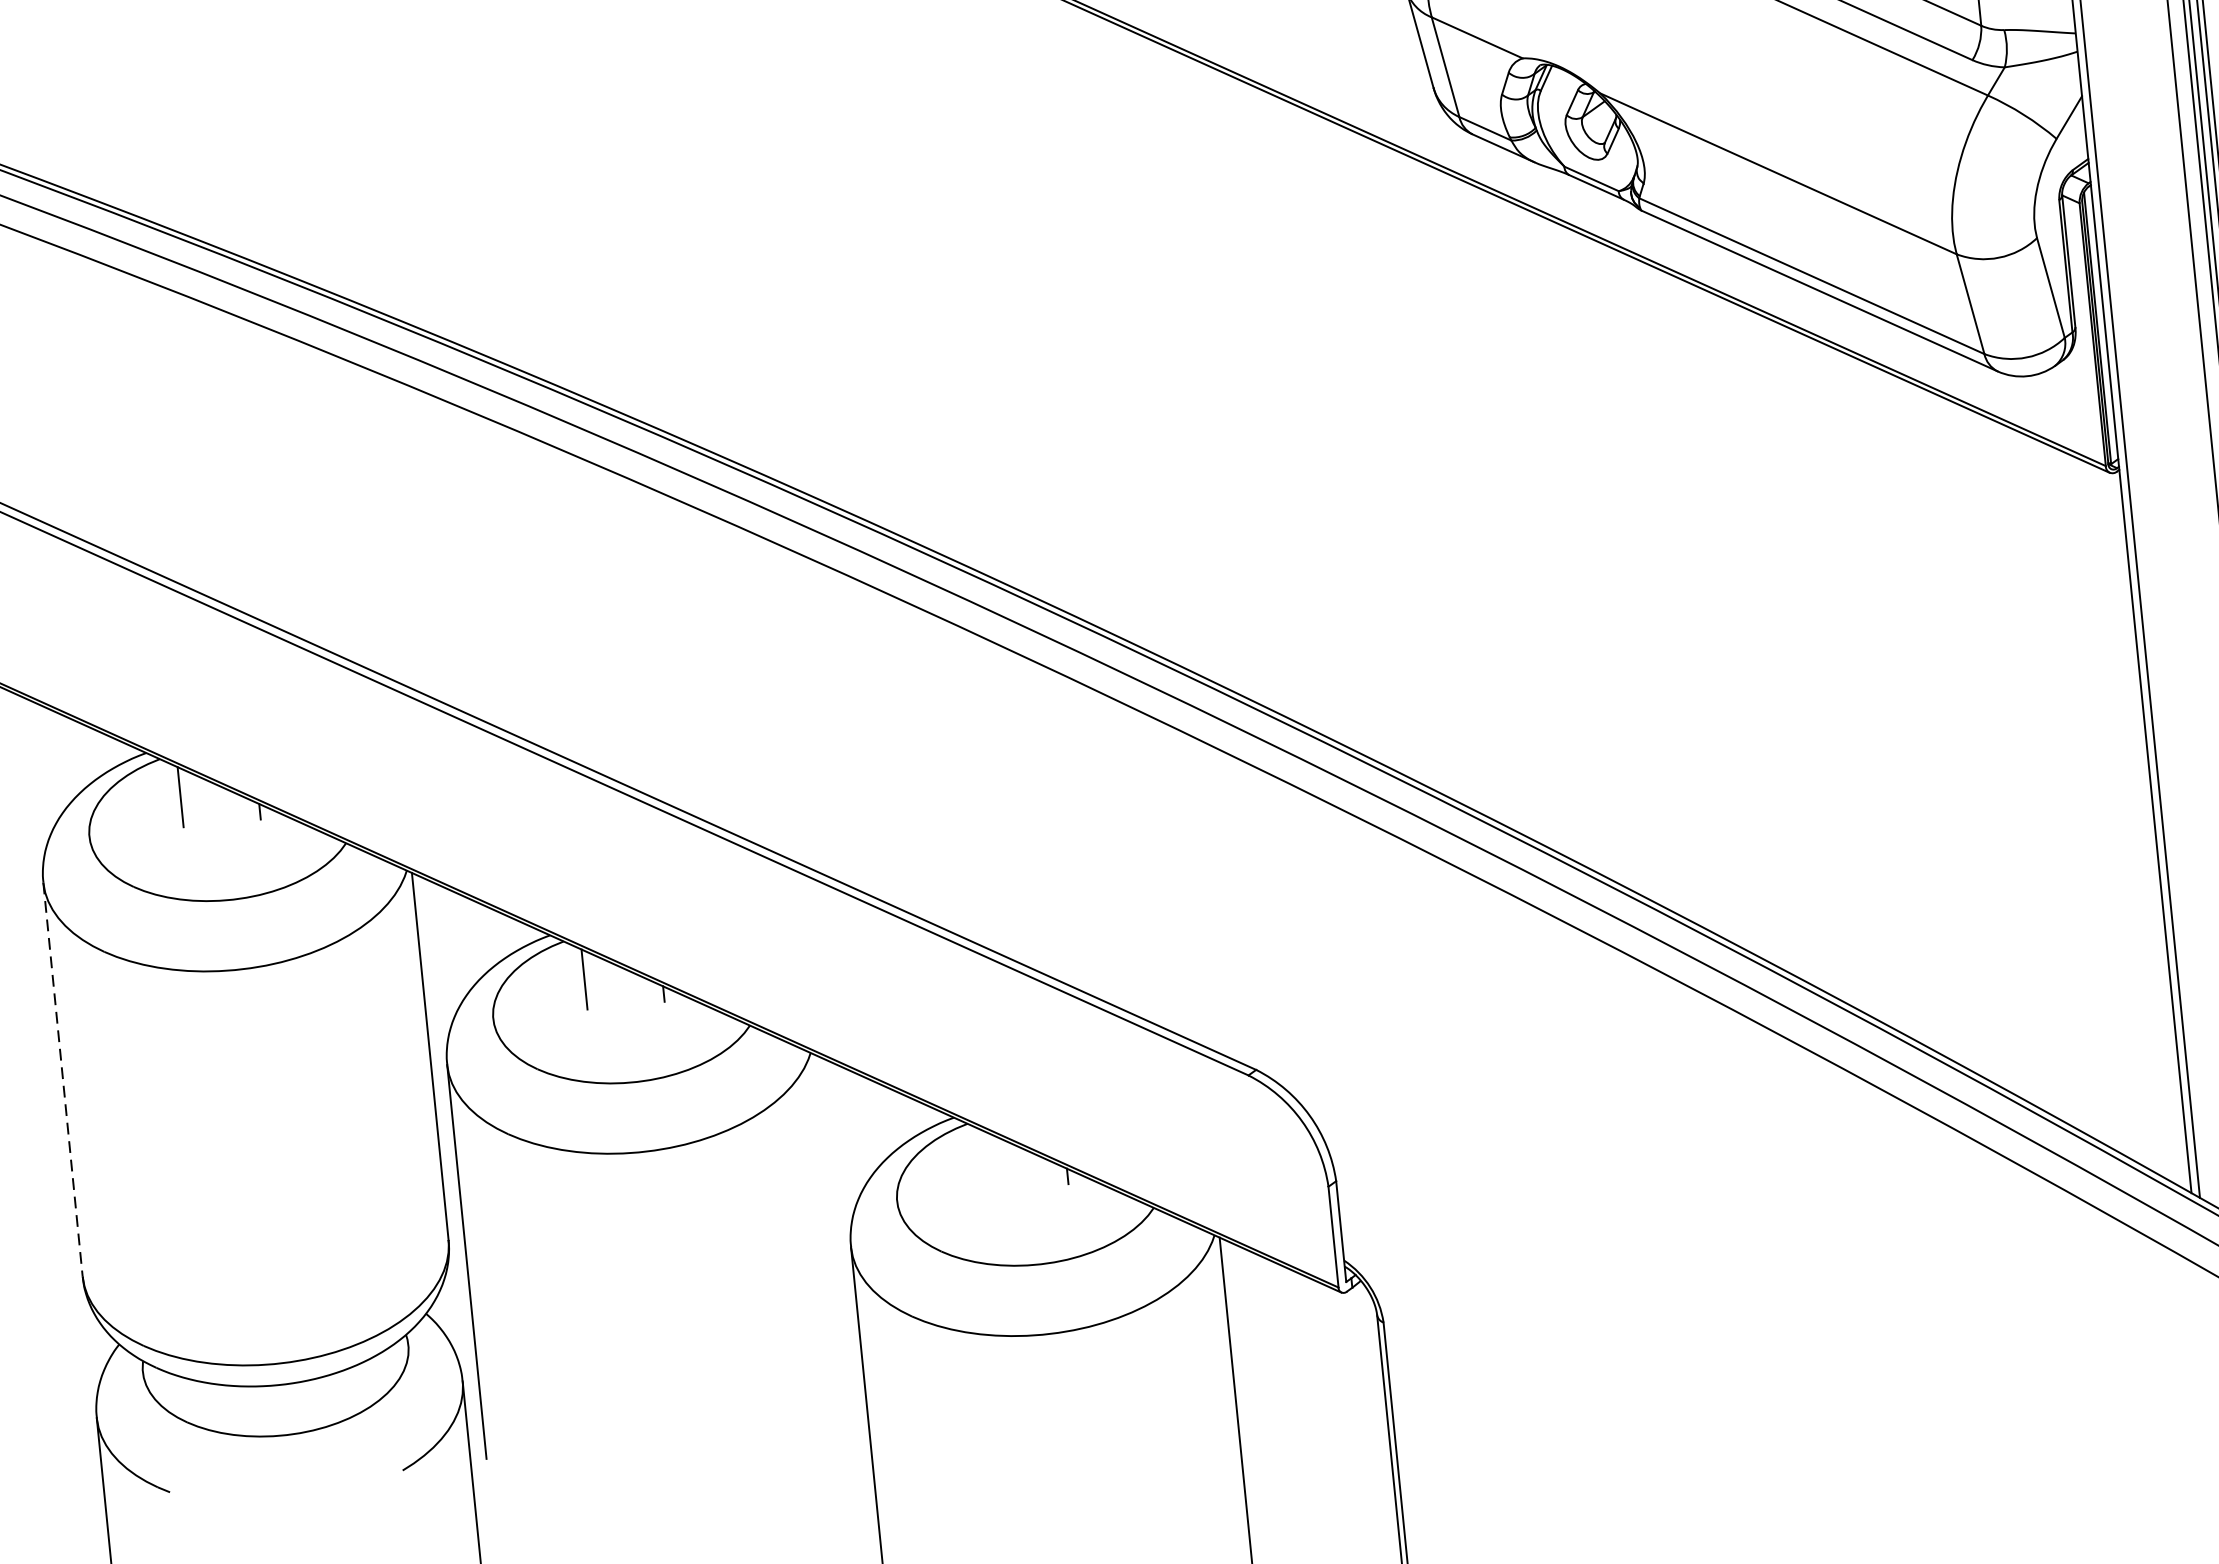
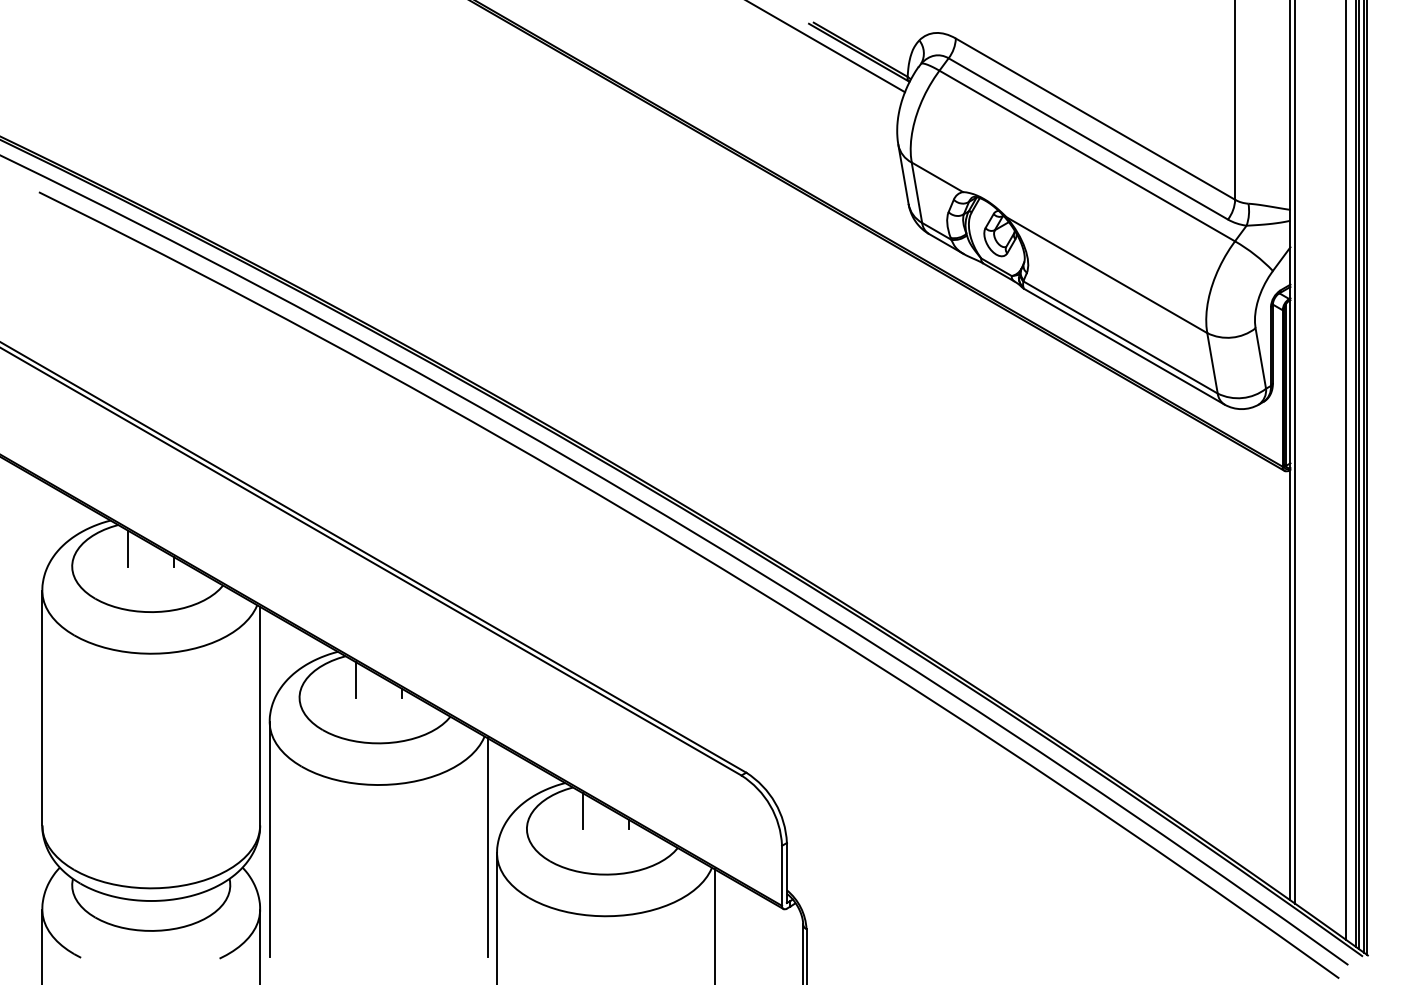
line: (63, 1080) -> (42, 708), dashed -> solid
line: (987, 1162) -> (582, 811), added
line: (834, 1238) -> (487, 847), added

